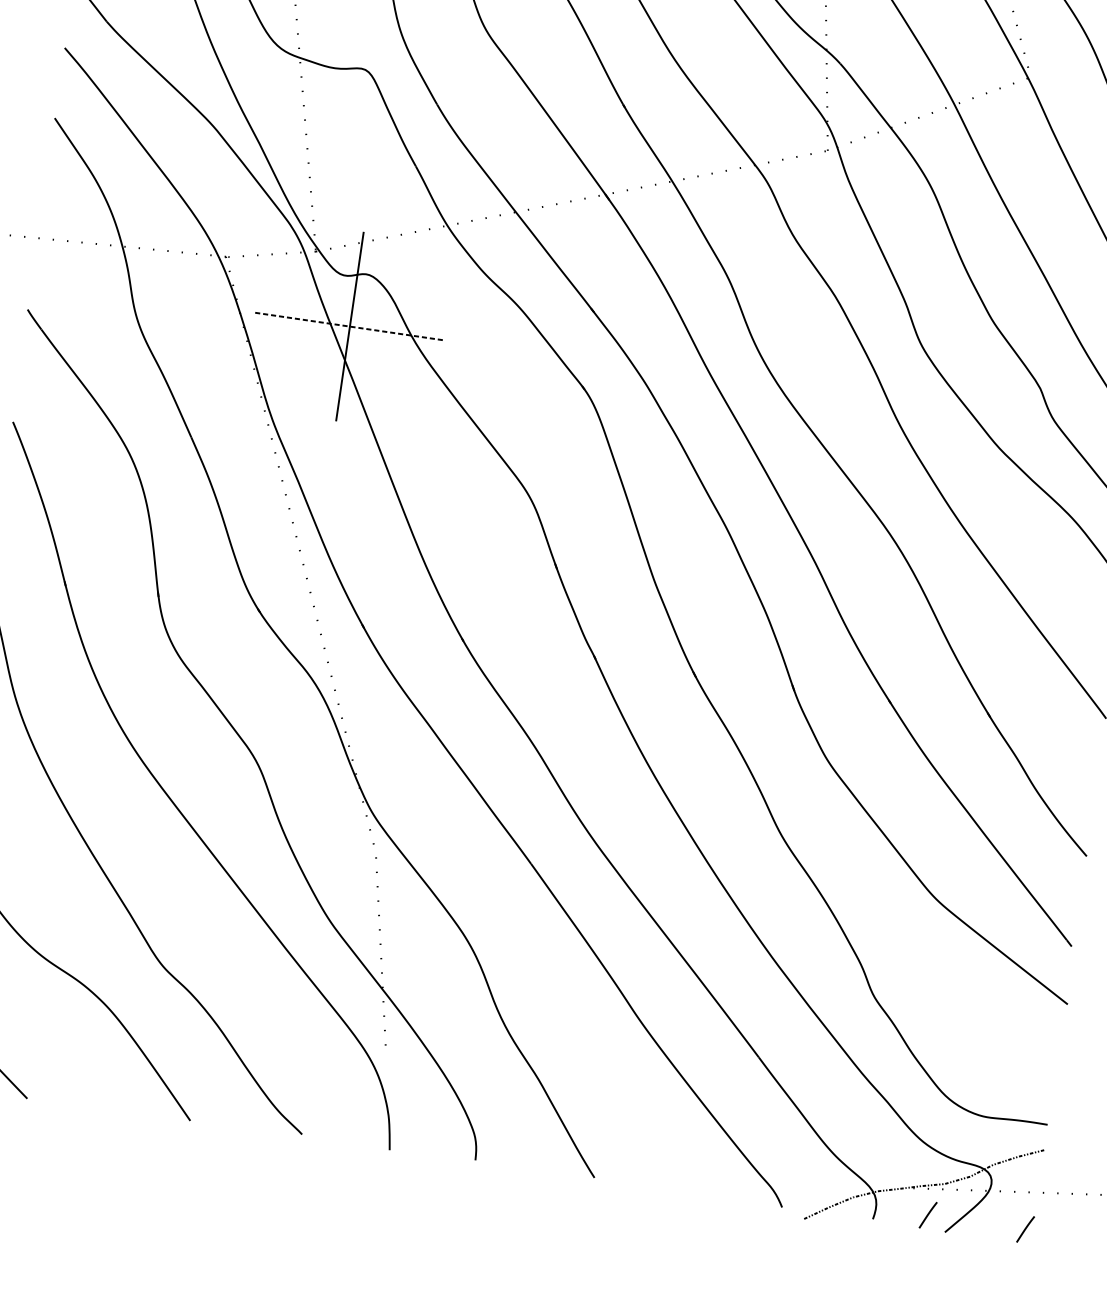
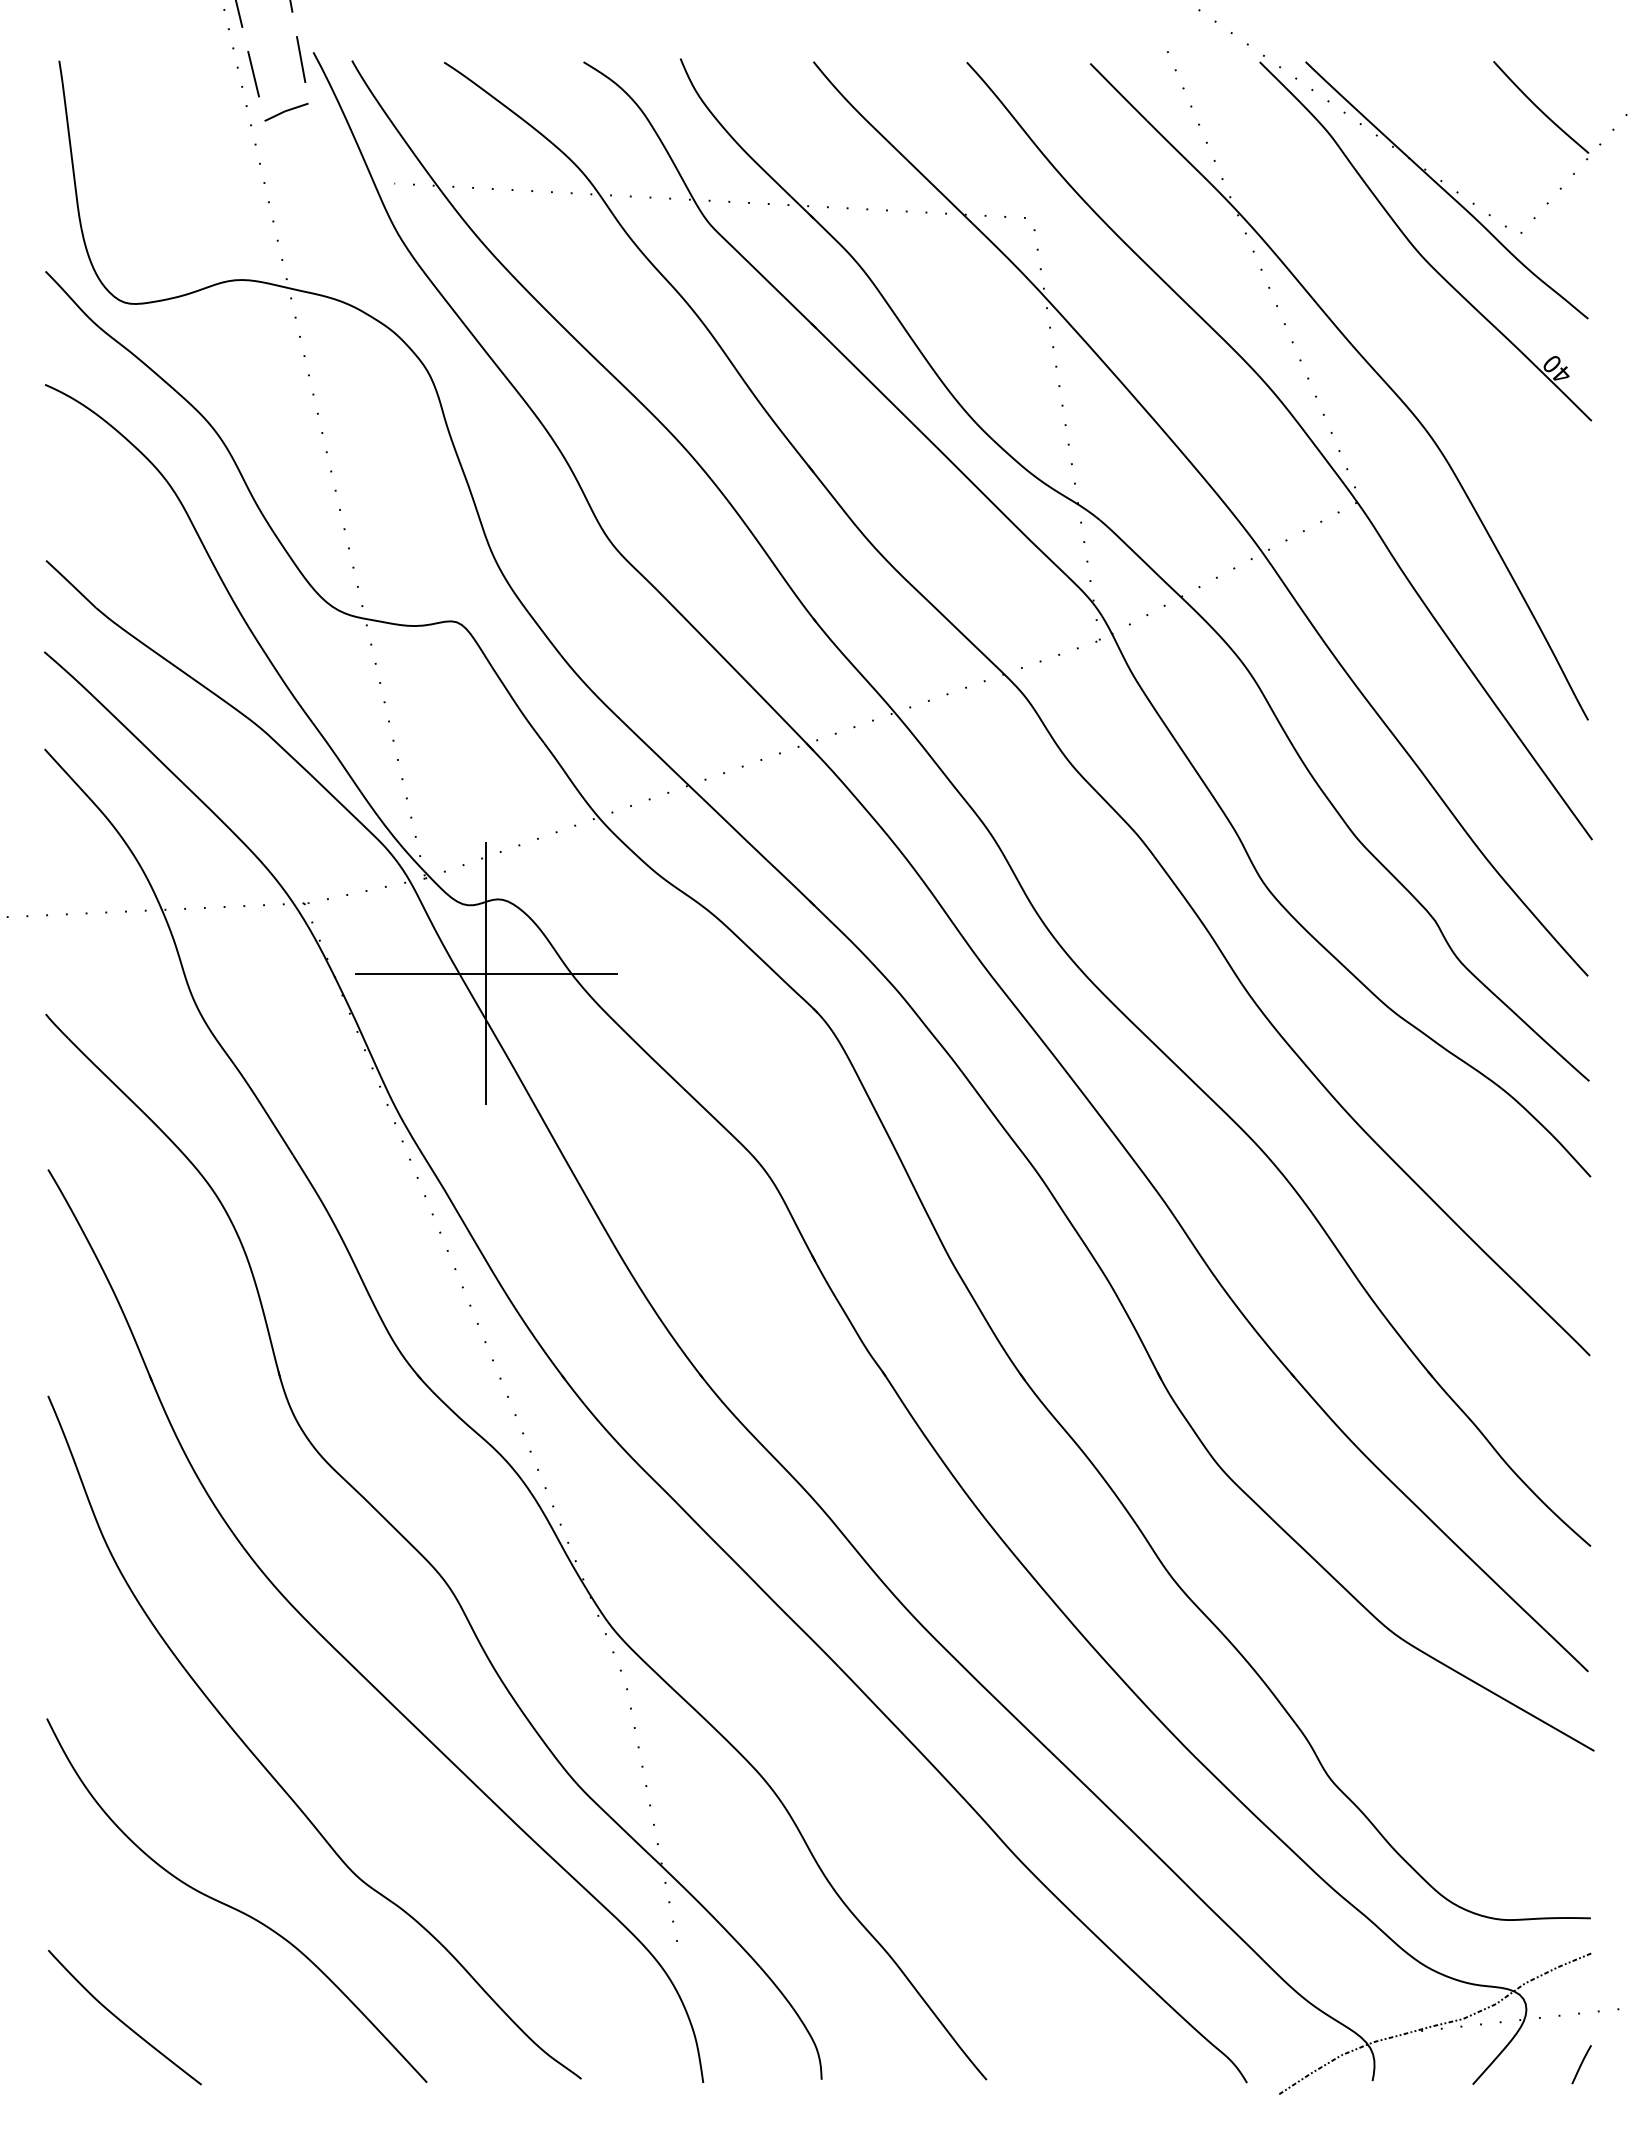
line: (350, 326) -> (486, 973), dashed -> solid
line: (928, 1215) -> (1446, 2064), removed

